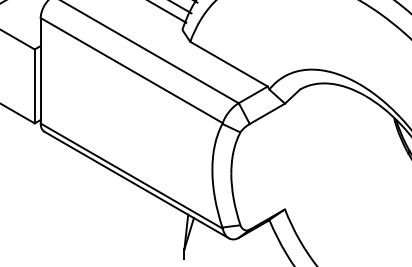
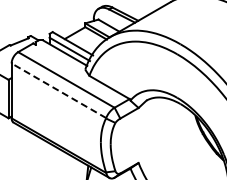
line: (130, 70) -> (58, 90), solid -> dashed

